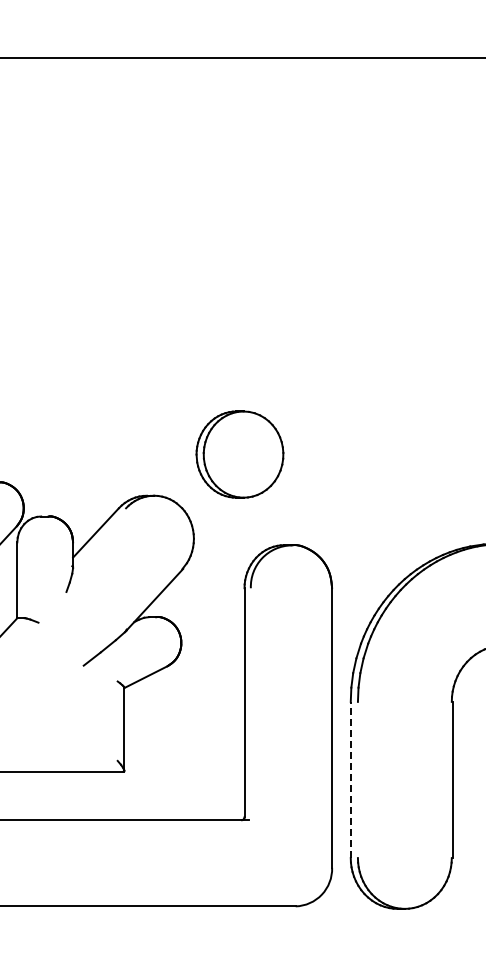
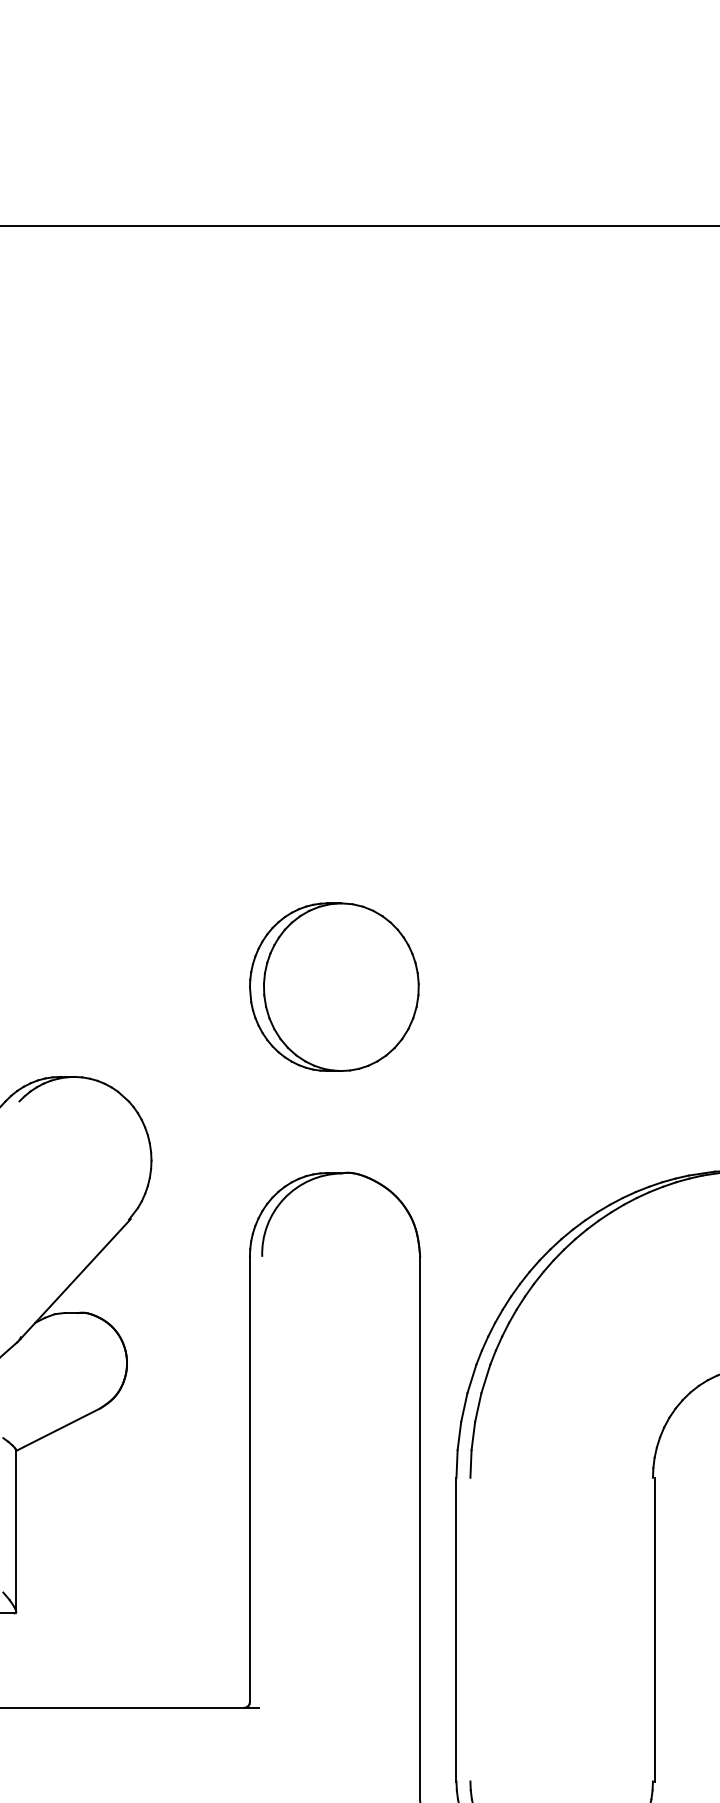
part: (239, 454) -> (333, 986), moved
line: (350, 779) -> (455, 1628), dashed -> solid

